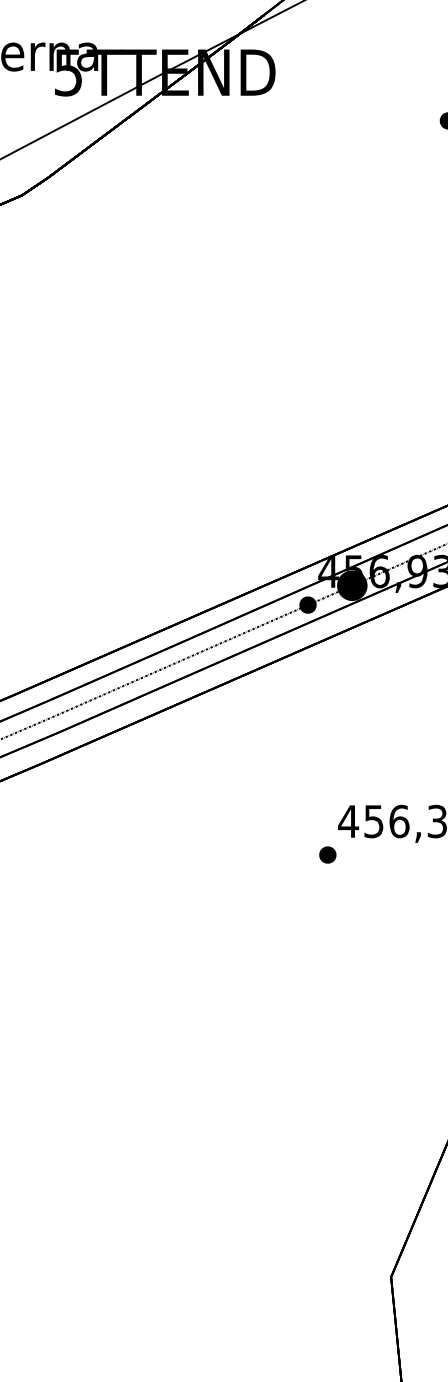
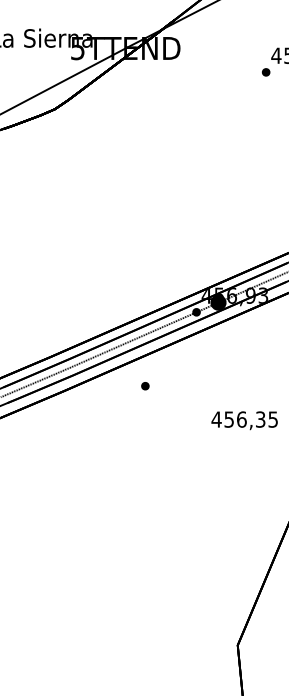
part: (328, 855) -> (145, 386), moved

